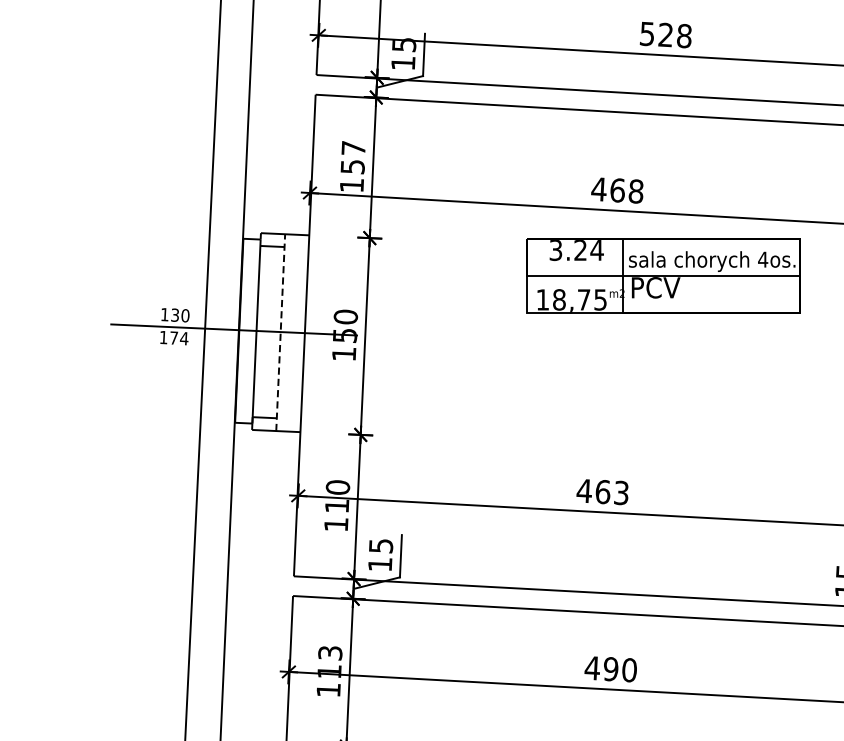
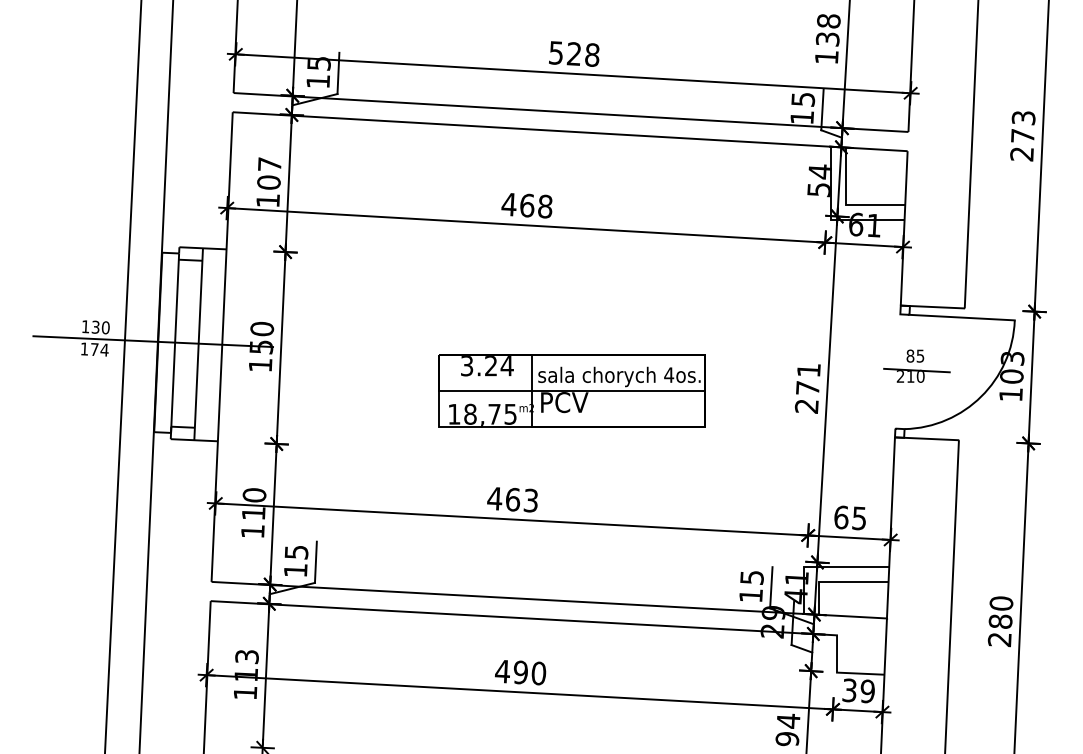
text: (352, 166) -> (268, 182), 157 -> 107
part: (663, 275) -> (571, 390), moved
line: (280, 331) -> (198, 343), dashed -> solid

